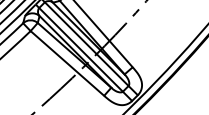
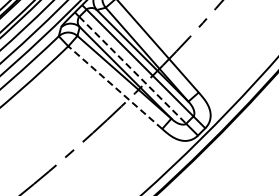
line: (80, 50) -> (132, 70), solid -> dashed
line: (67, 63) -> (115, 87), solid -> dashed

